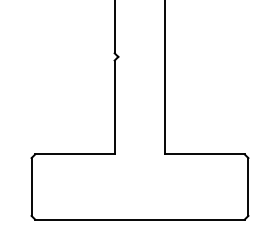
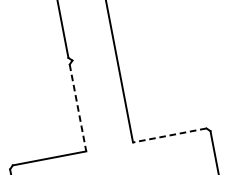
line: (114, 107) -> (77, 107), solid -> dashed
line: (205, 154) -> (170, 135), solid -> dashed

